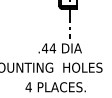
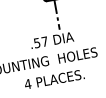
text: (48, 48) -> (40, 42), .44 -> .57

